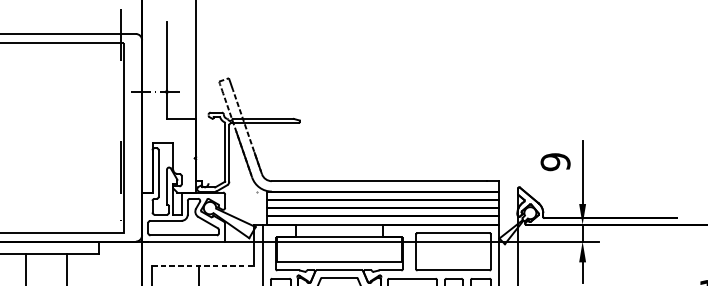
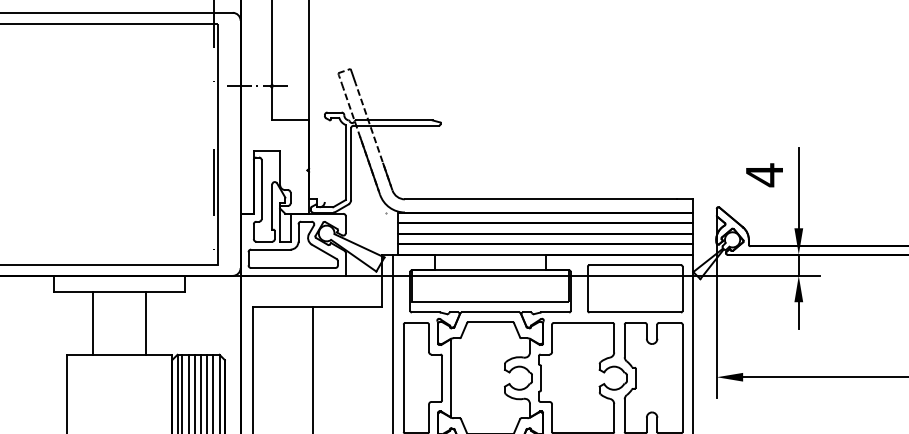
text: (555, 162) -> (764, 175), 9 -> 4
line: (203, 266) -> (318, 307), dashed -> solid

